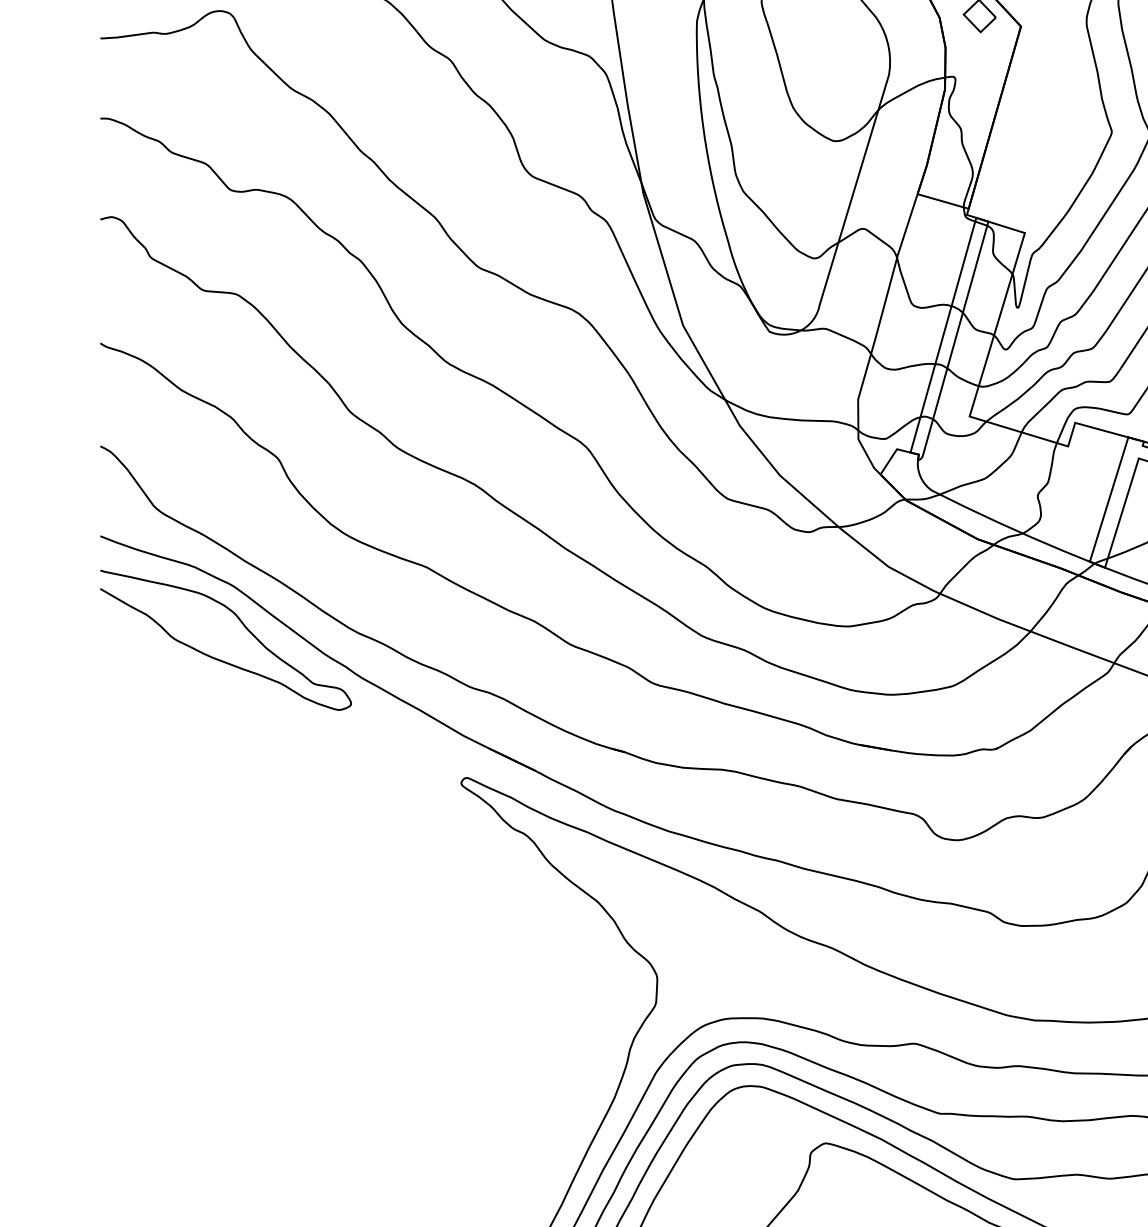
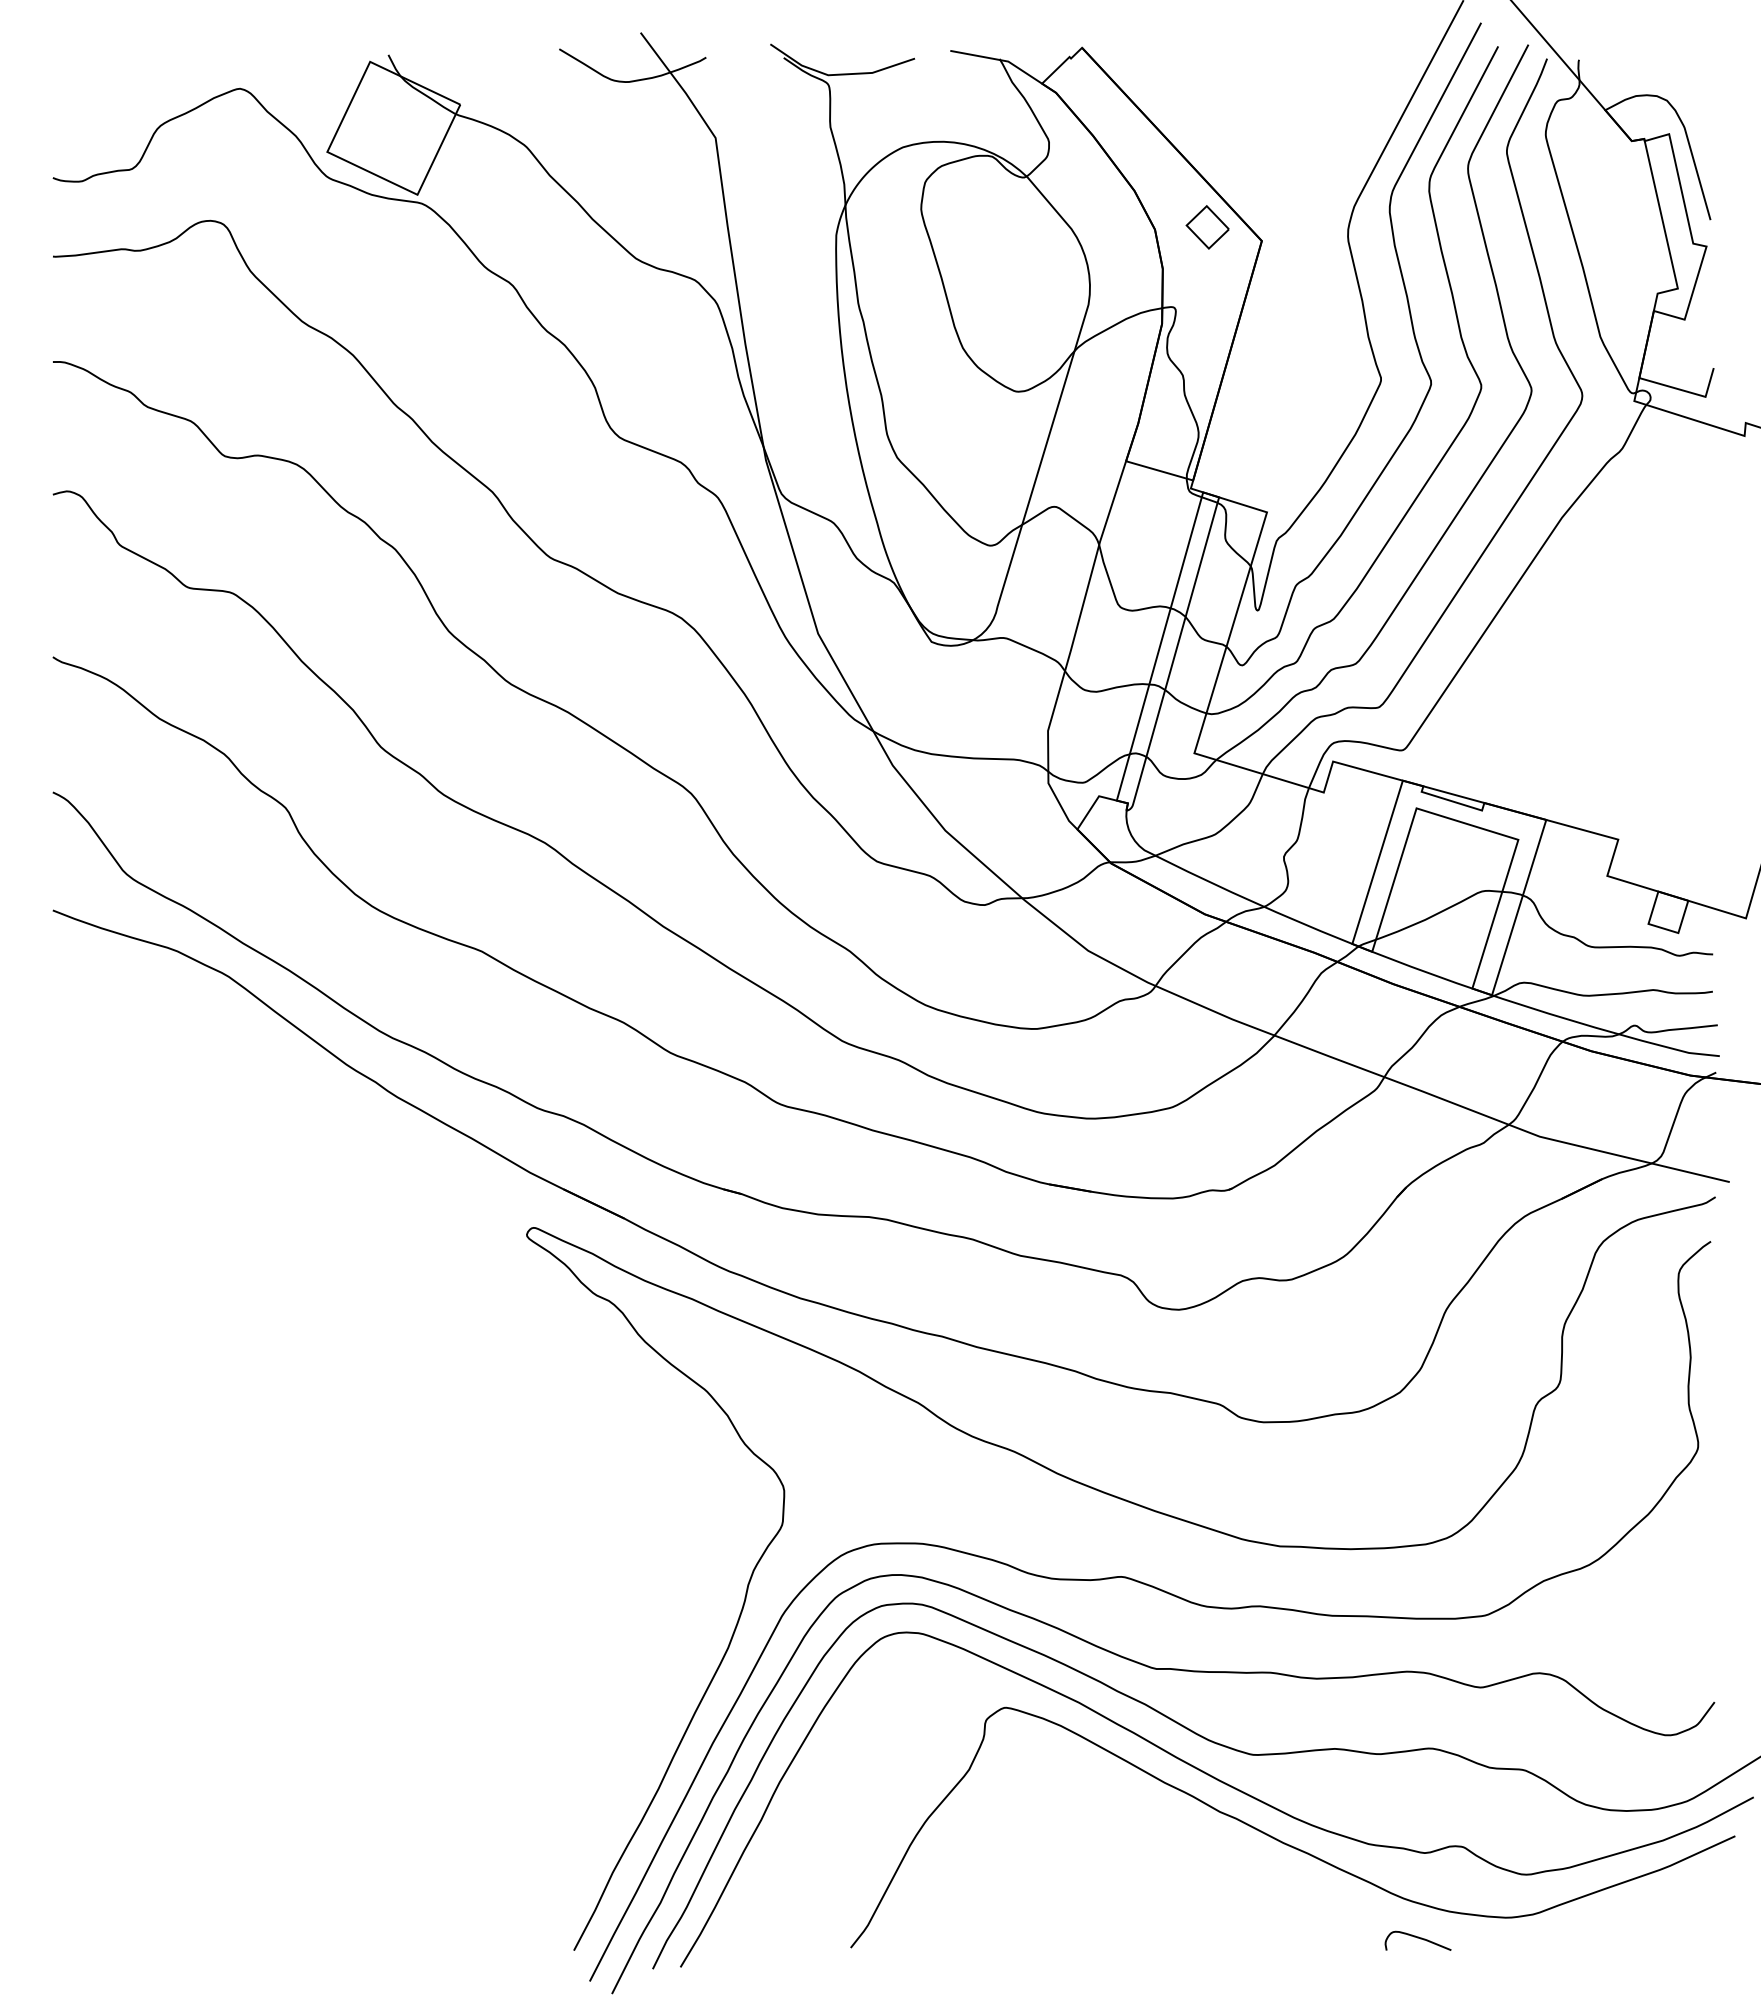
curve: (216, 658) -> (205, 1070), removed

